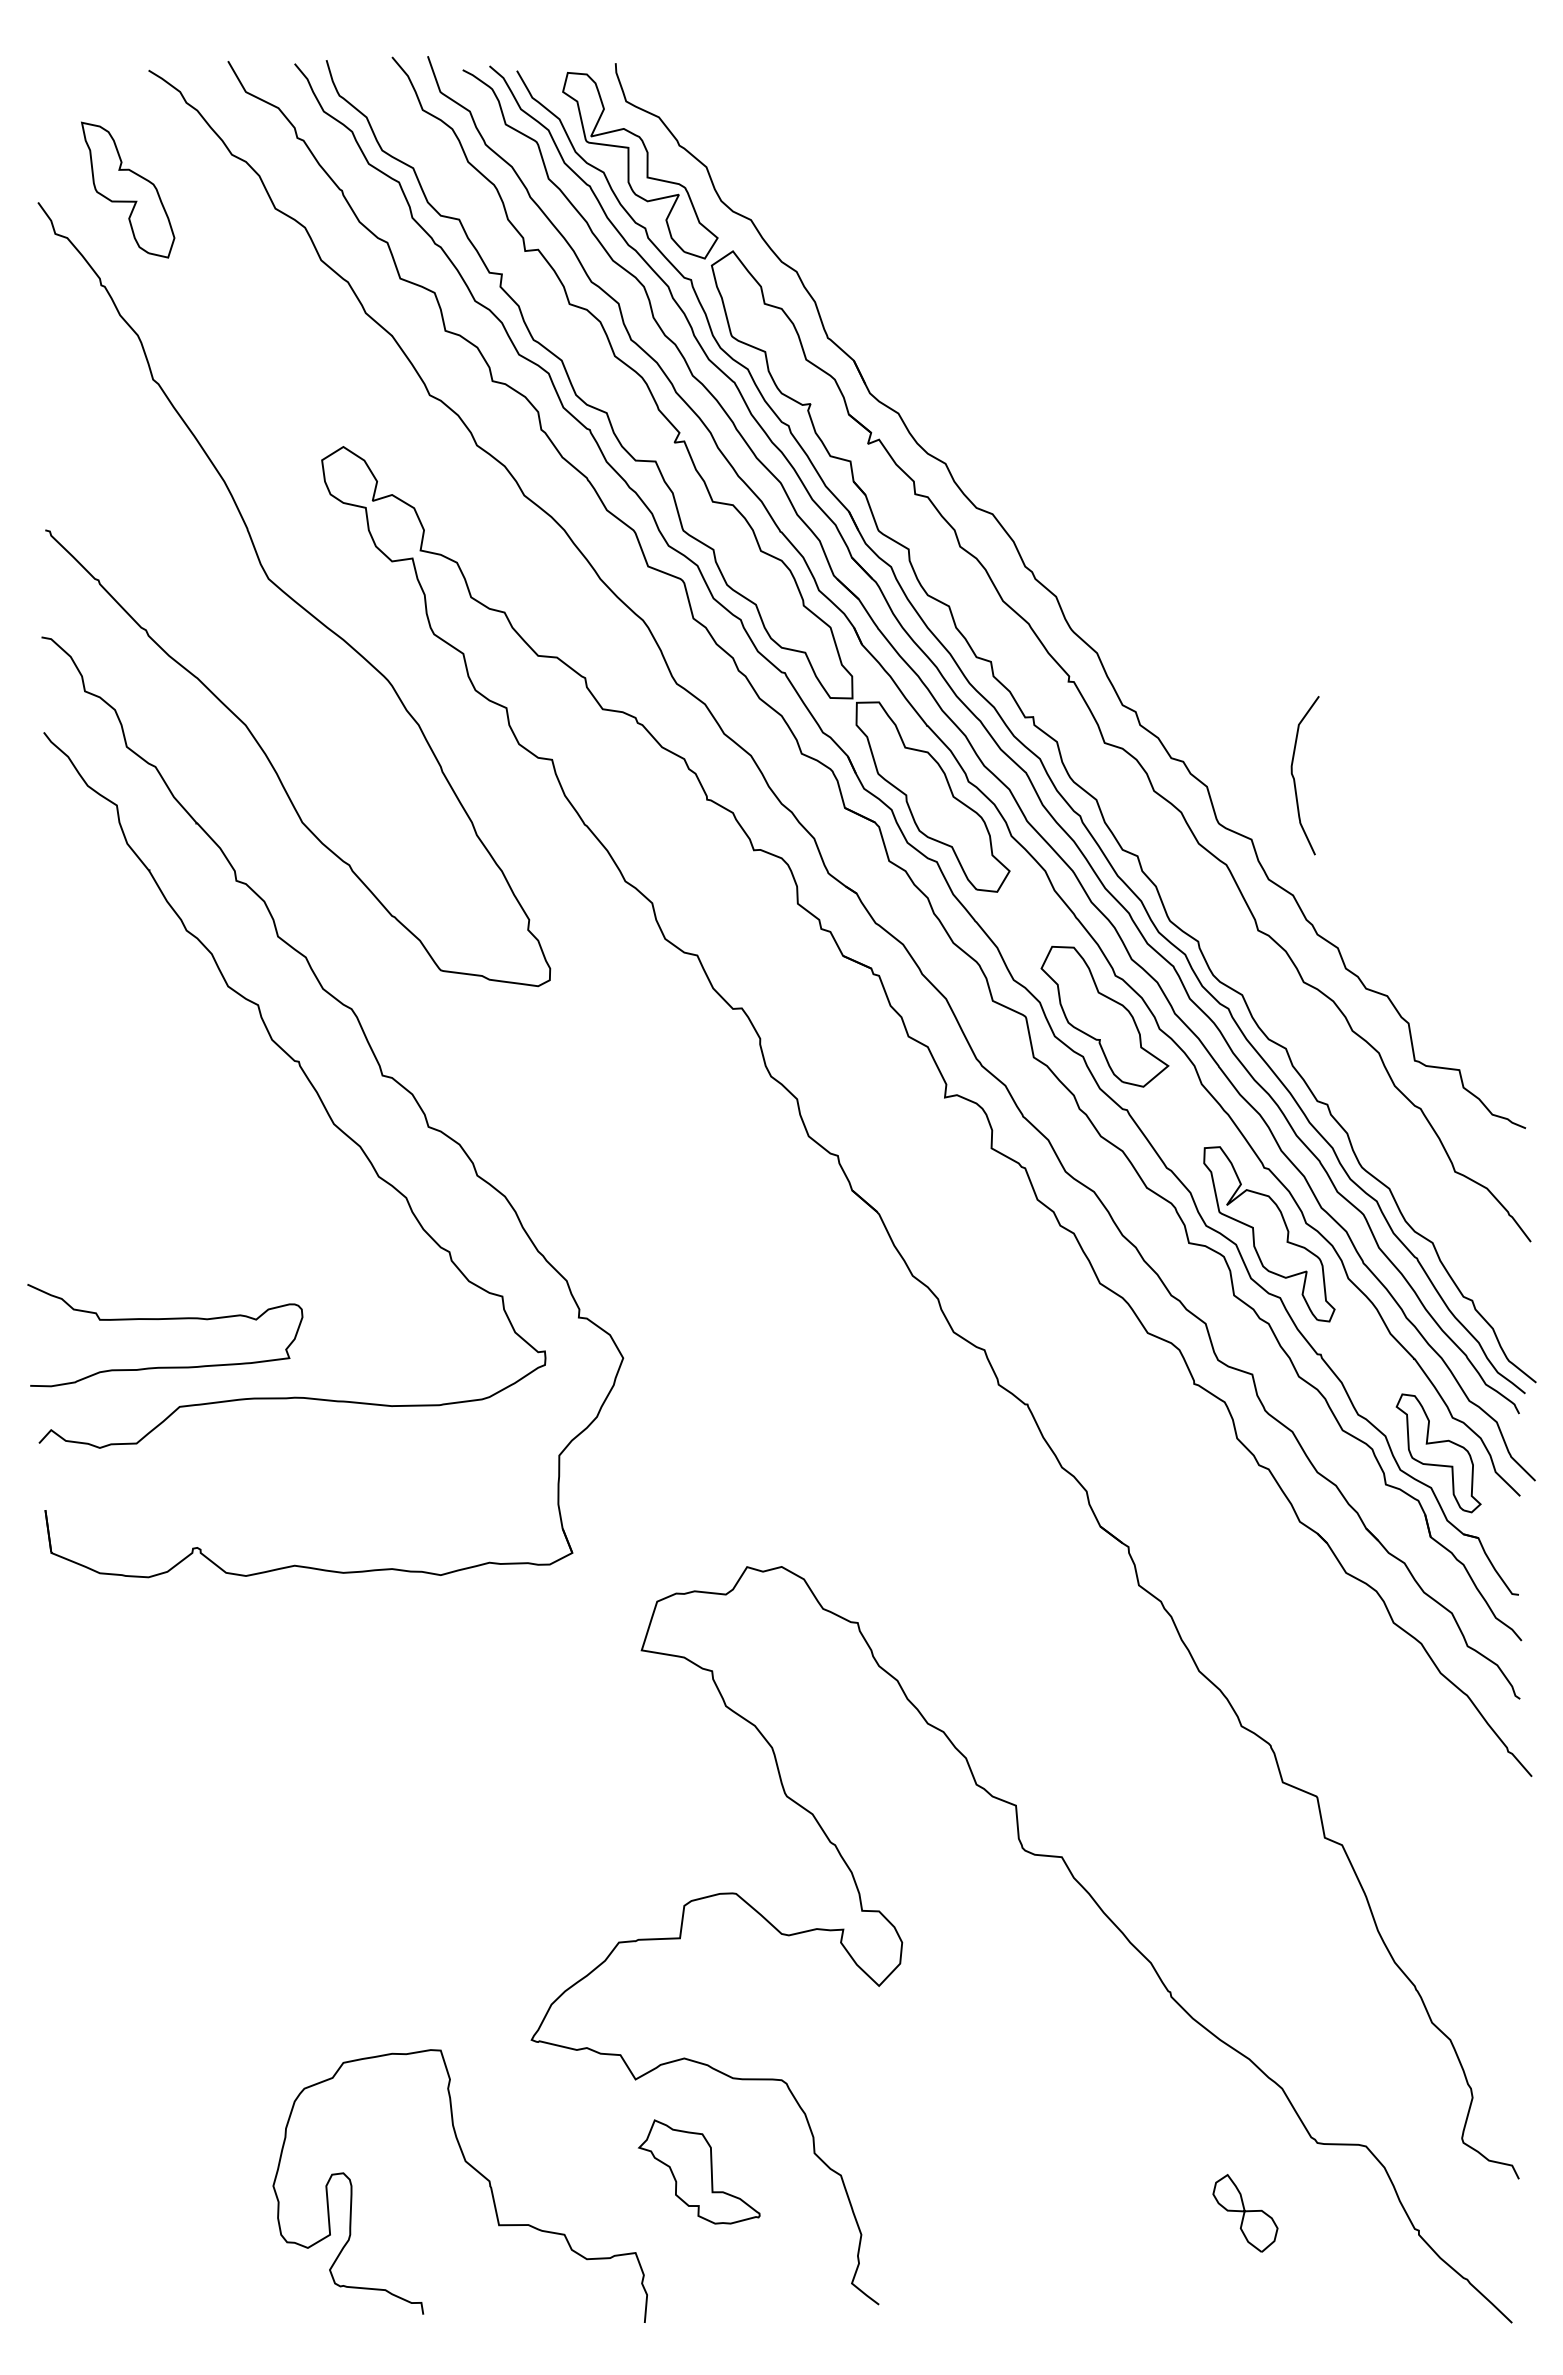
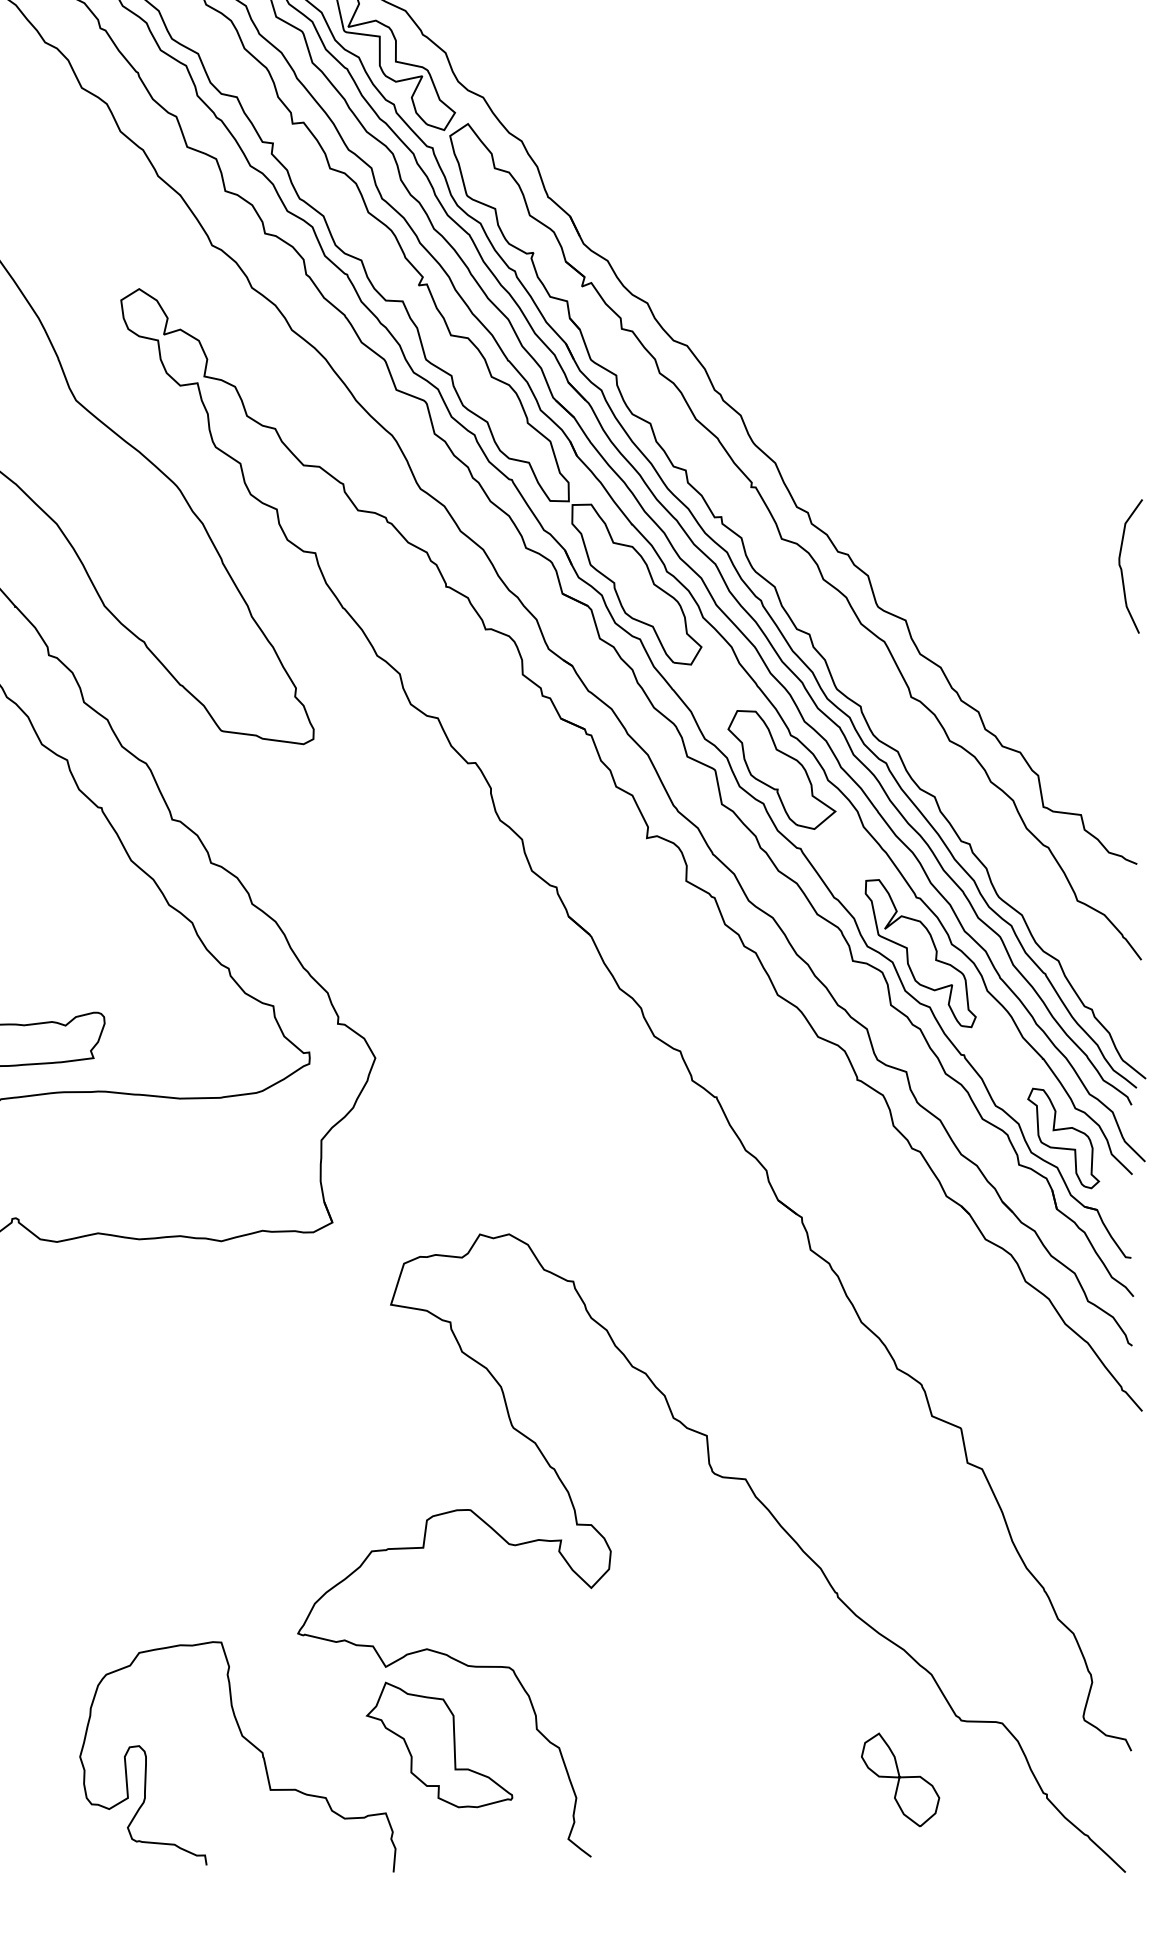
curve: (1294, 777) -> (1121, 568), moved
part: (699, 2171) -> (439, 1744), size x1.43
part: (1245, 2213) -> (900, 1780), size x1.43

